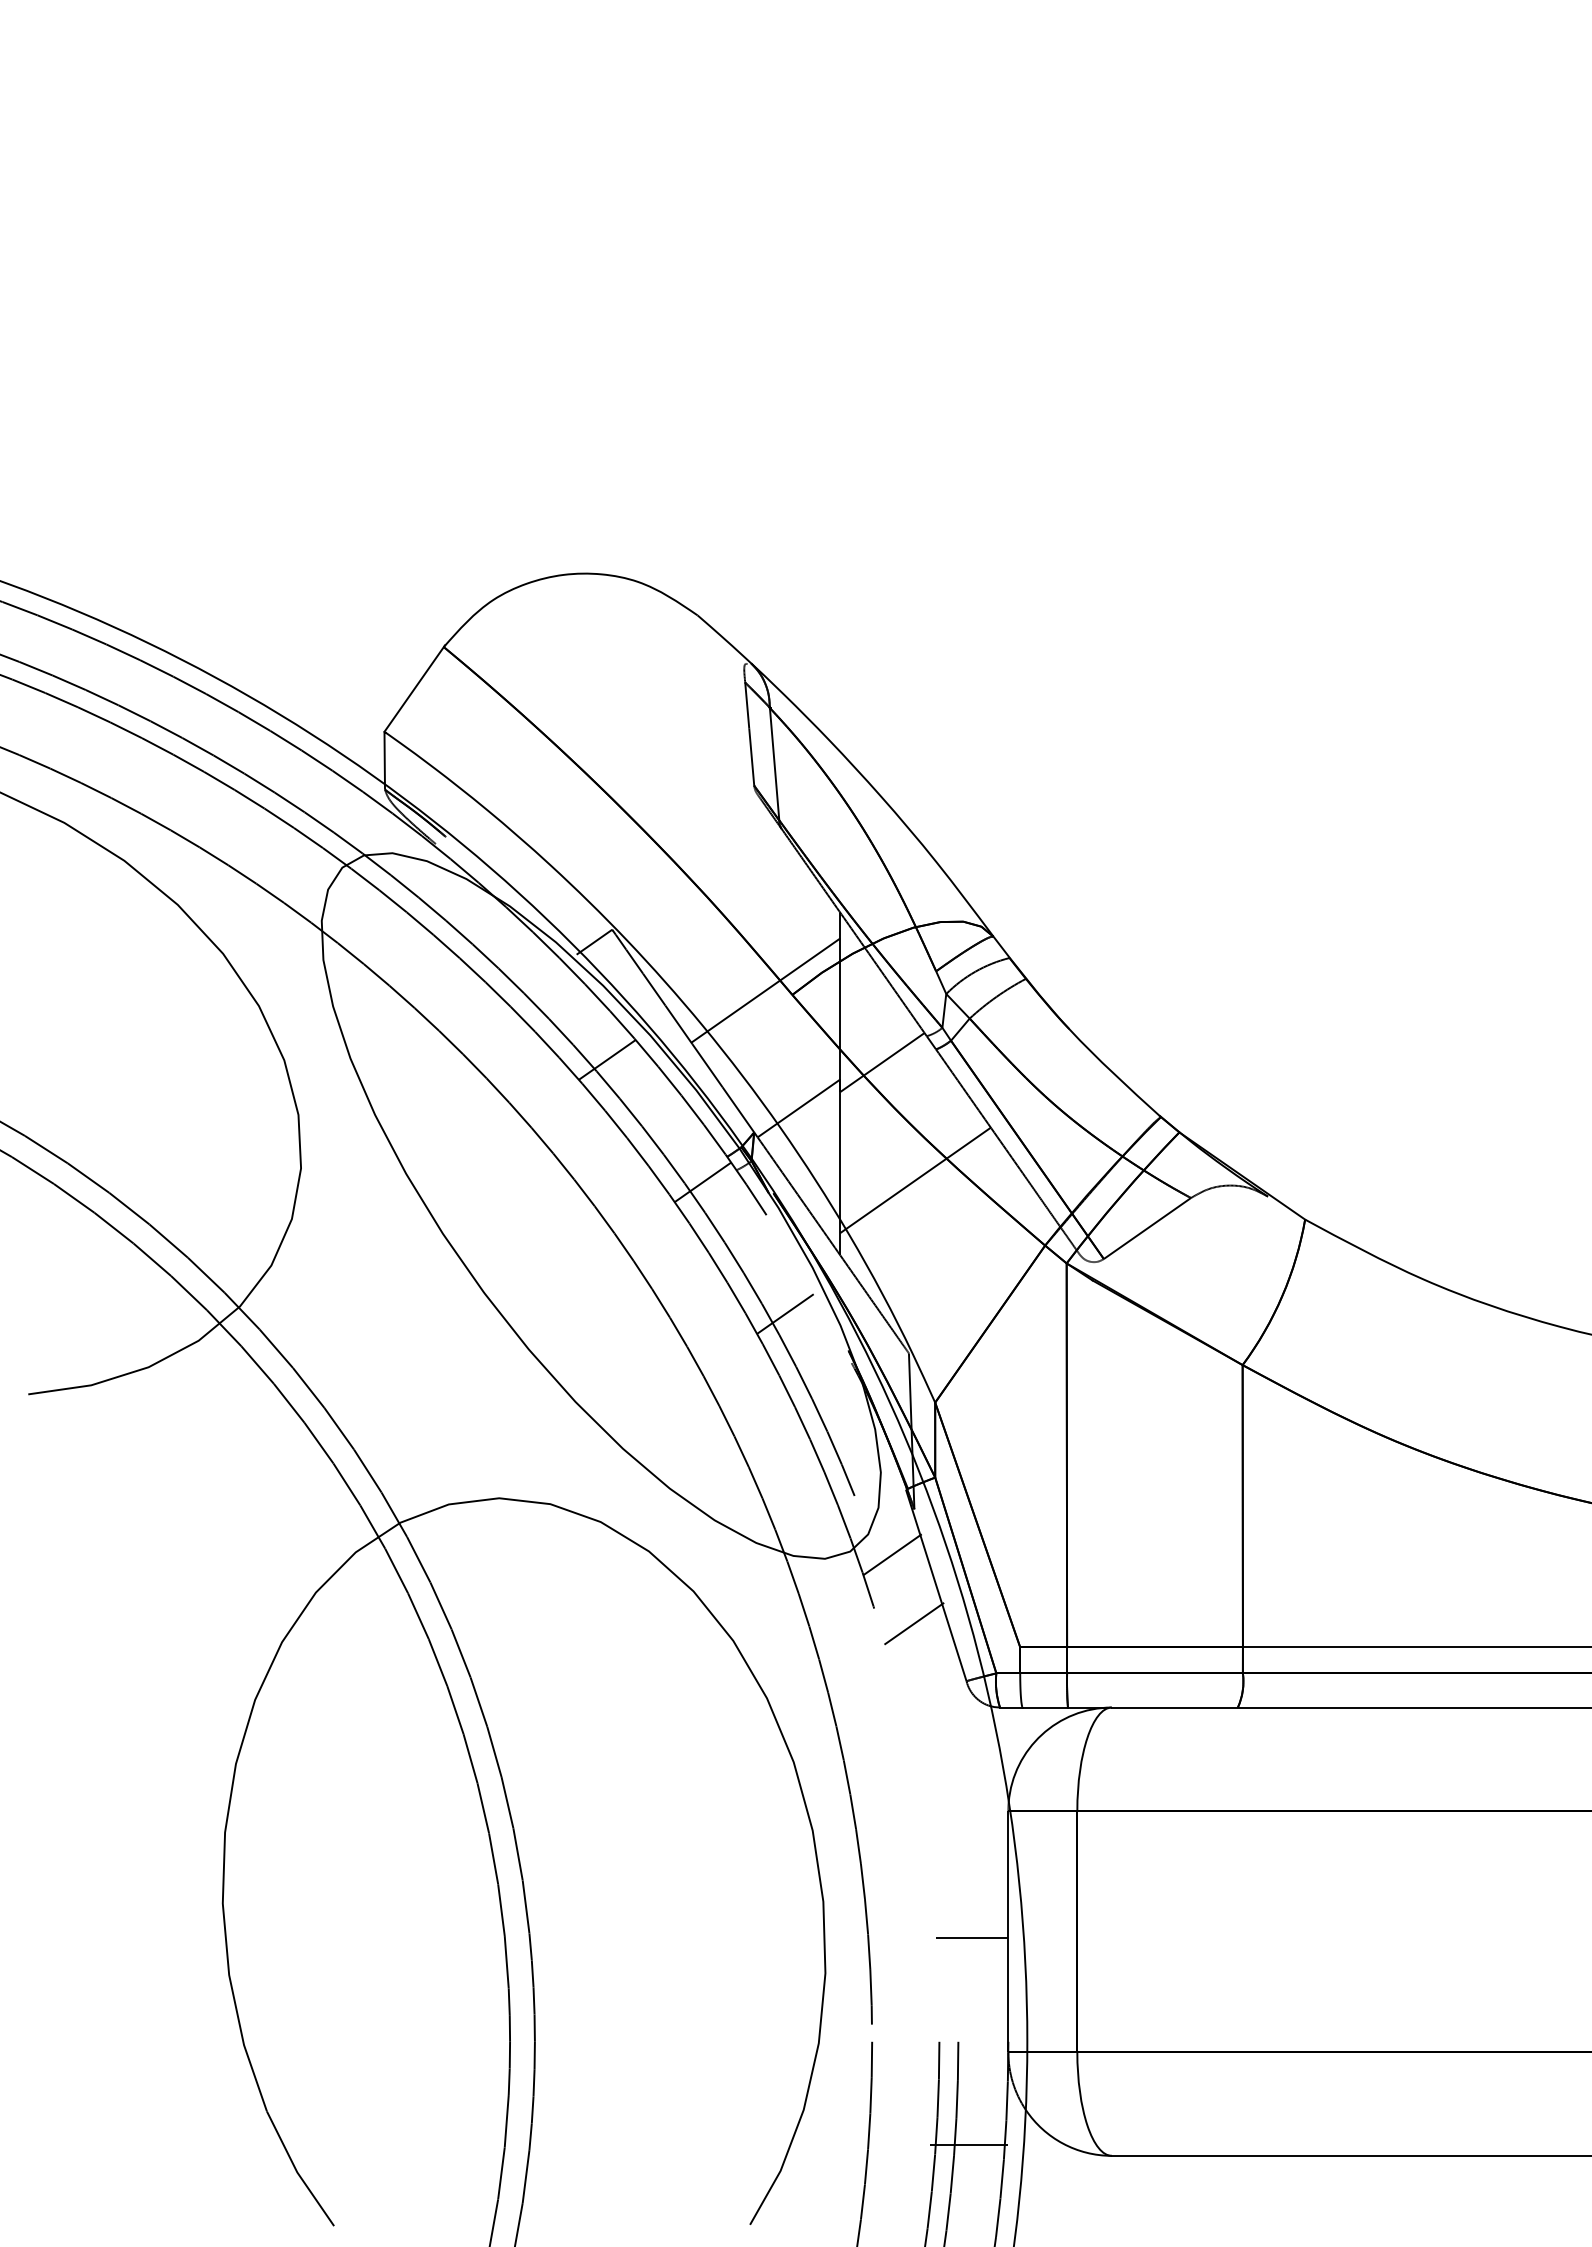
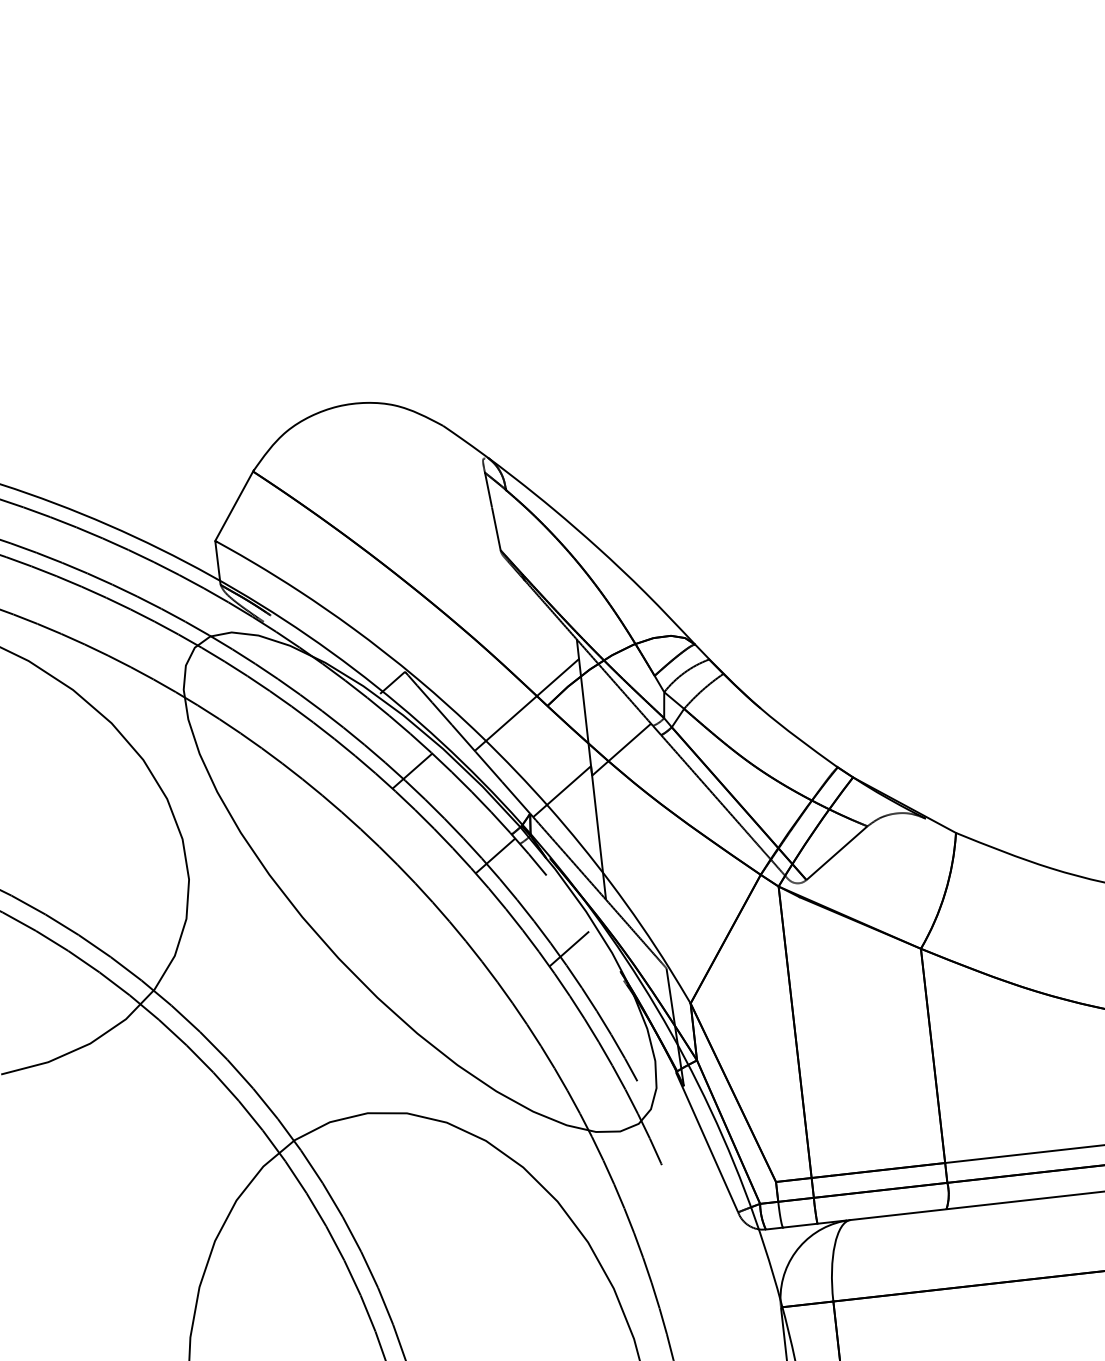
line: (774, 764) -> (514, 532), removed
line: (915, 1180) -> (656, 836), removed
line: (892, 1554) -> (671, 1122), removed
line: (914, 1623) -> (693, 1172), removed

